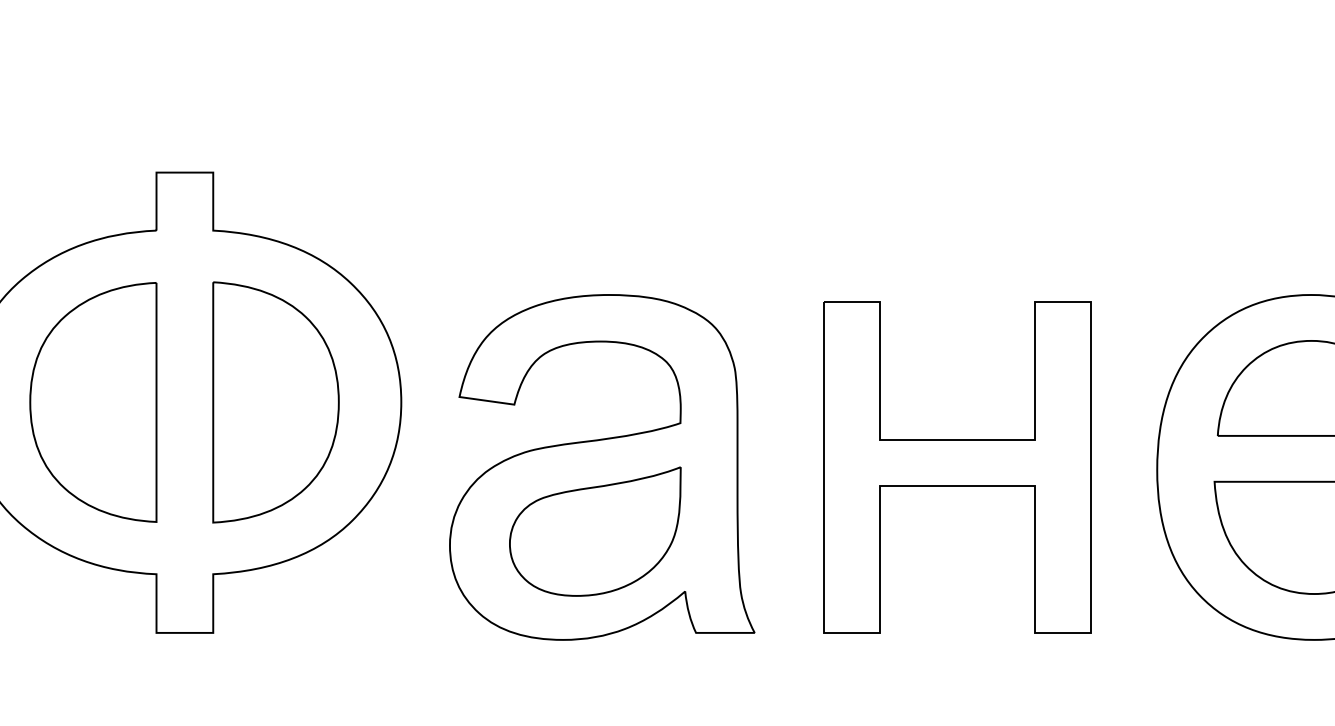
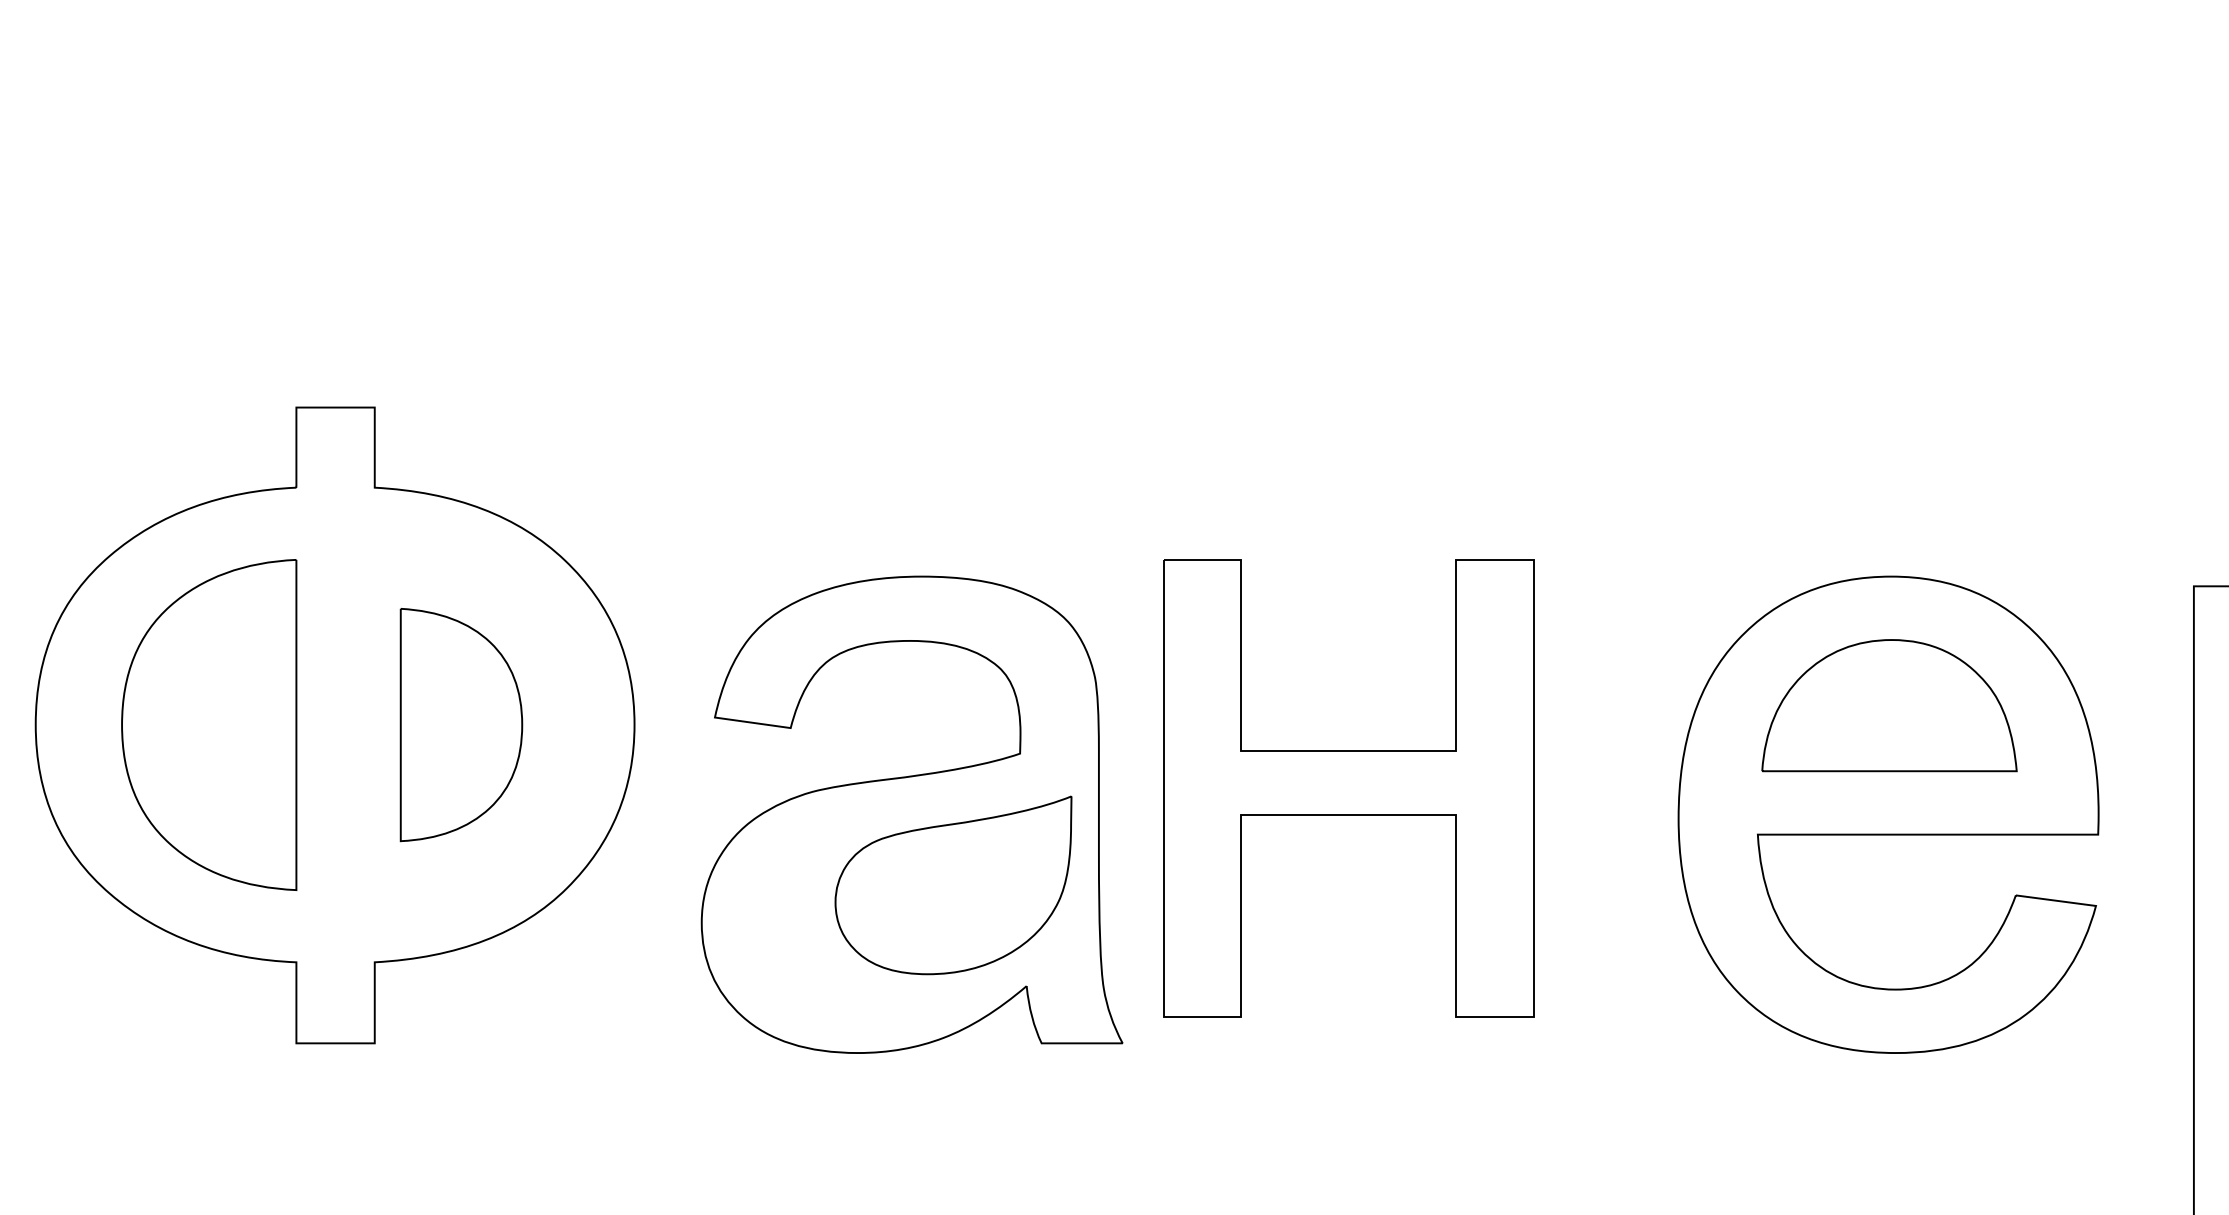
part: (276, 402) -> (461, 724), size x0.7
part: (957, 467) -> (1348, 788), moved
part: (595, 531) -> (953, 885), moved

